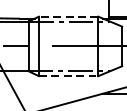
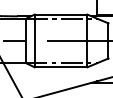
line: (68, 16) -> (60, 14), dashed -> solid
line: (69, 76) -> (61, 67), dashed -> solid

